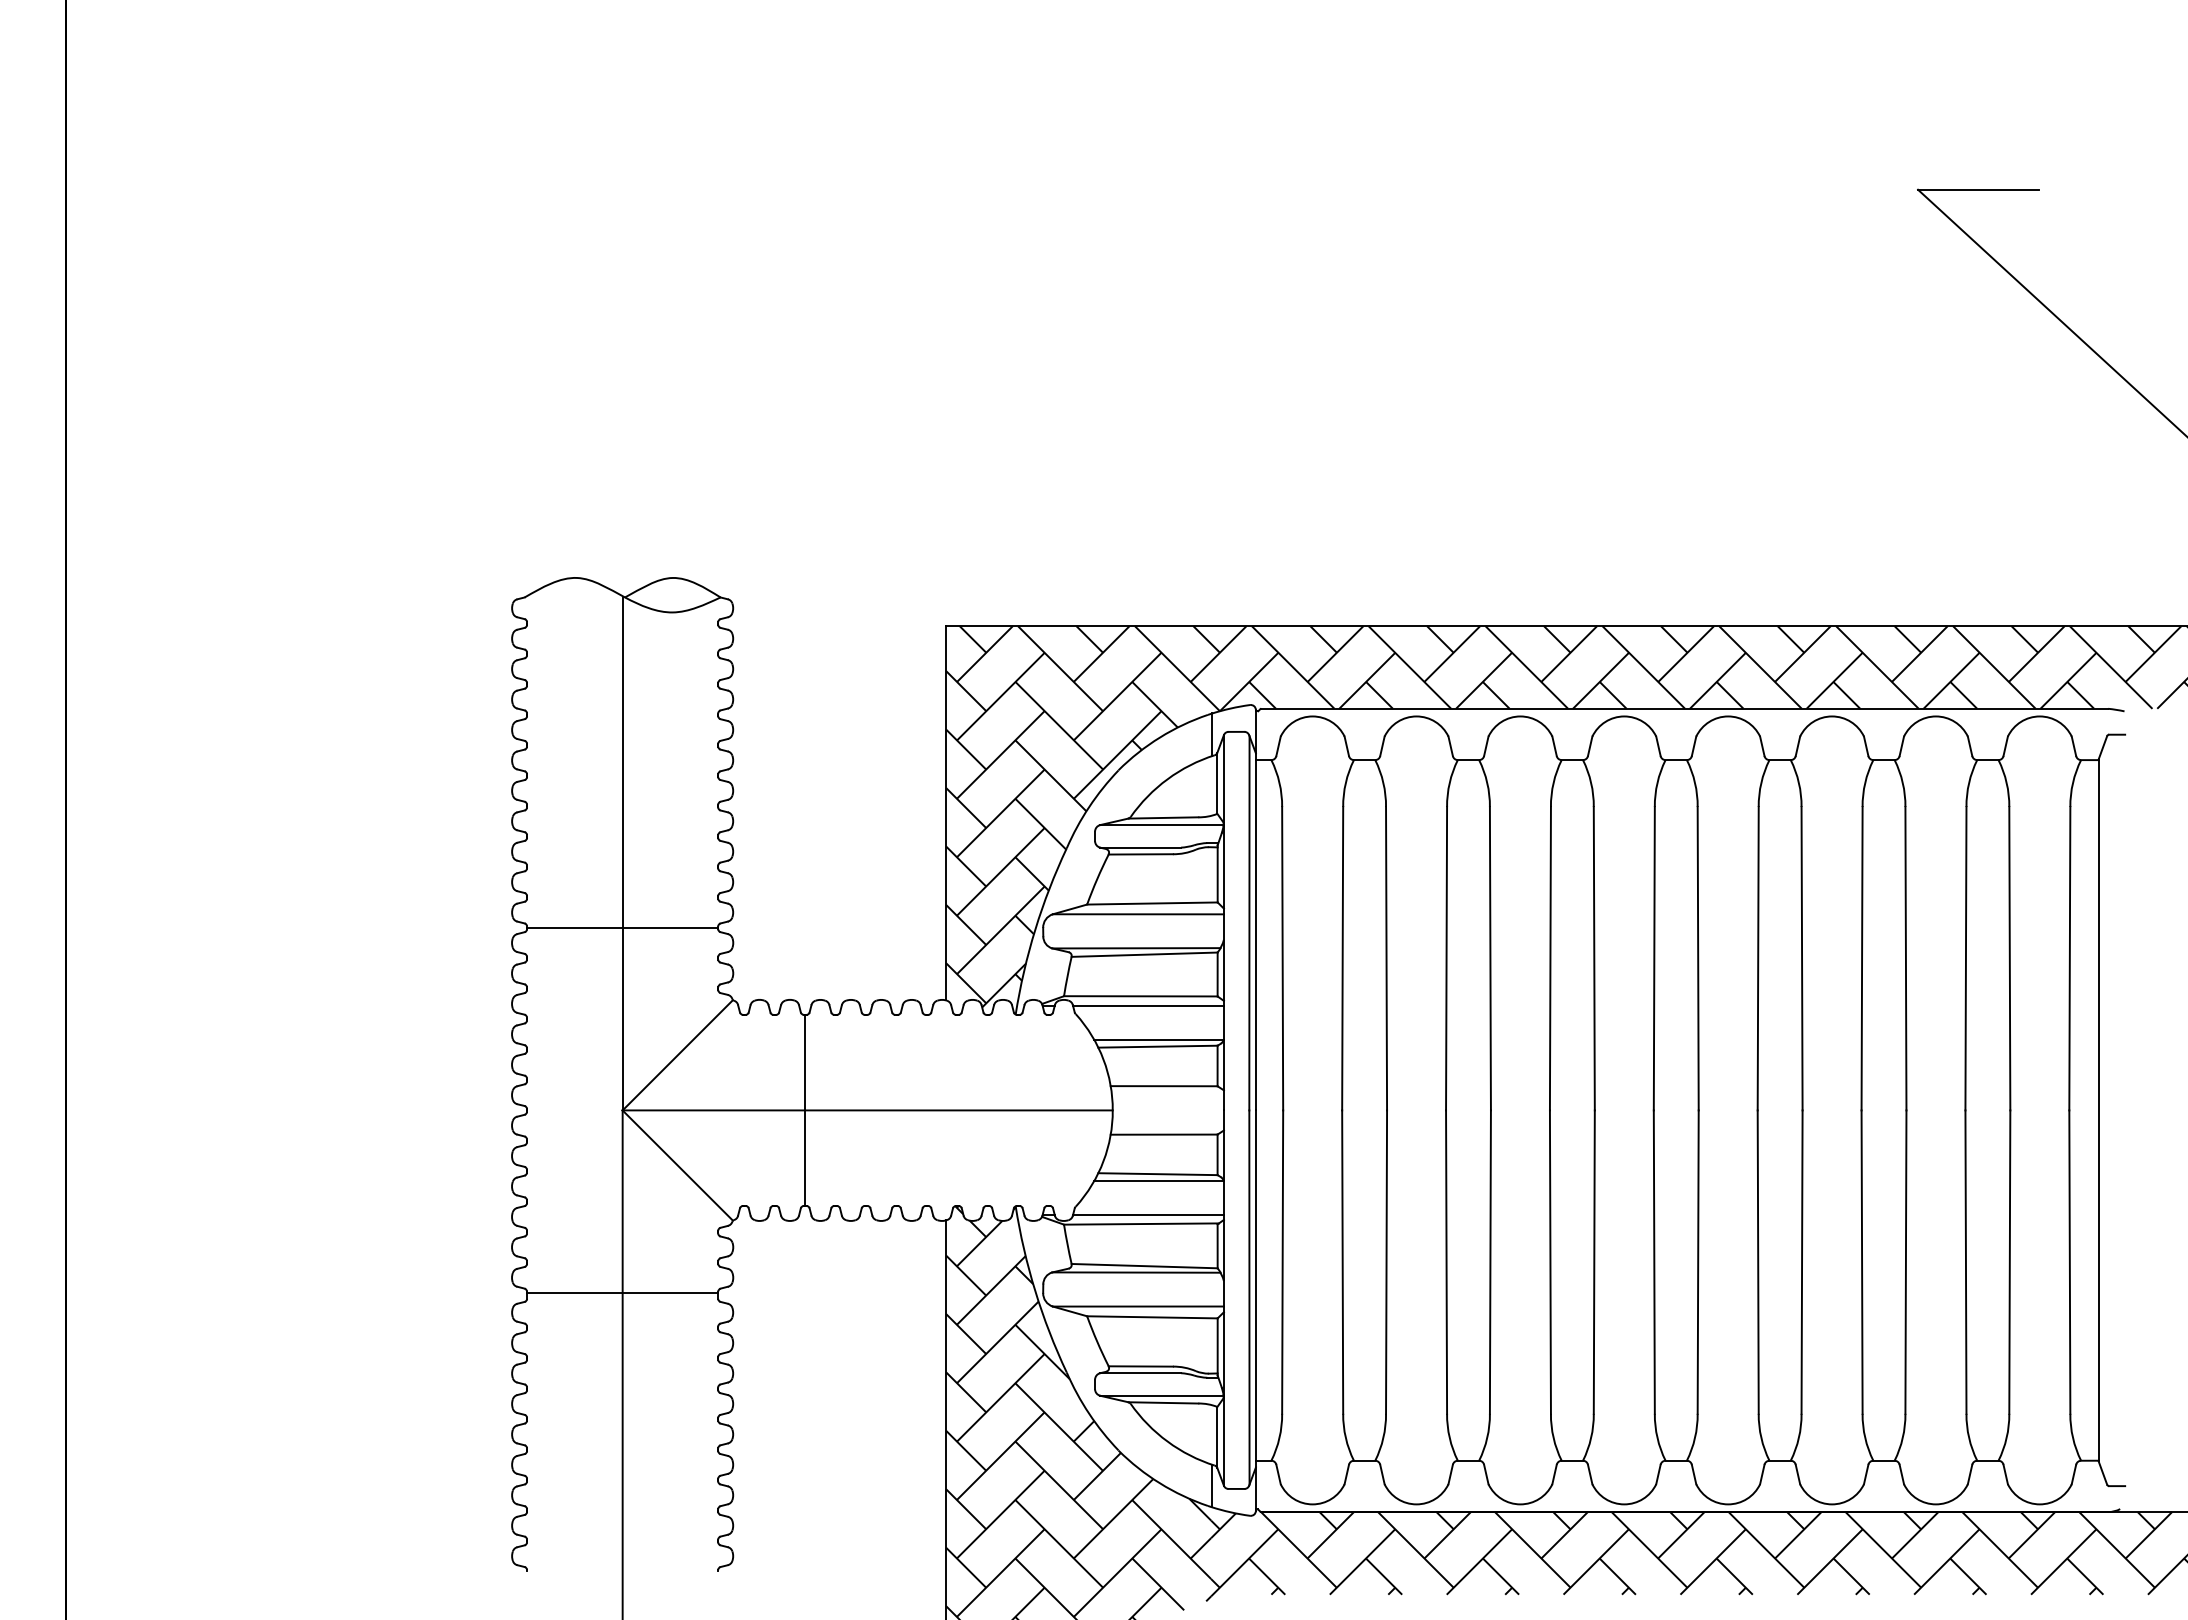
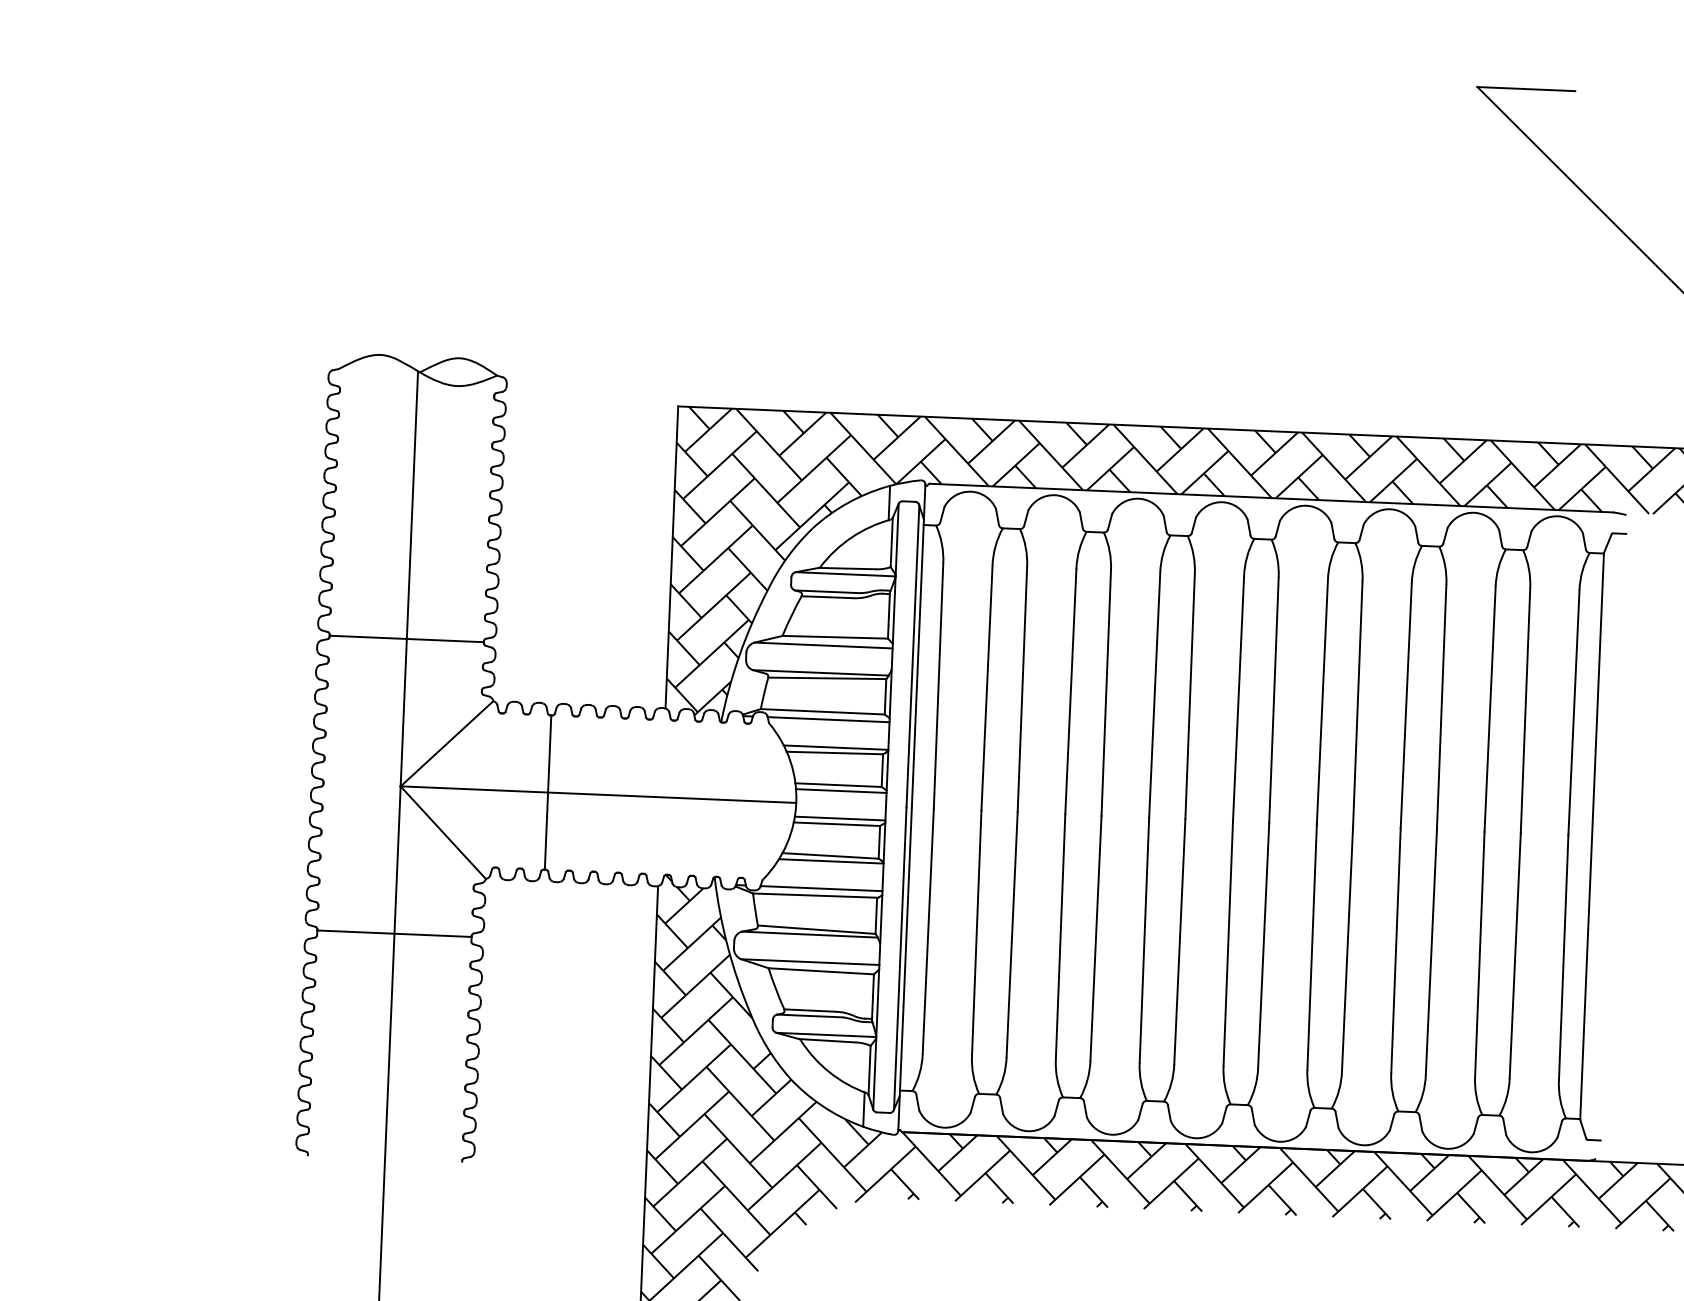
line: (1167, 1093) -> (841, 791), added
line: (1167, 1127) -> (839, 818), added

